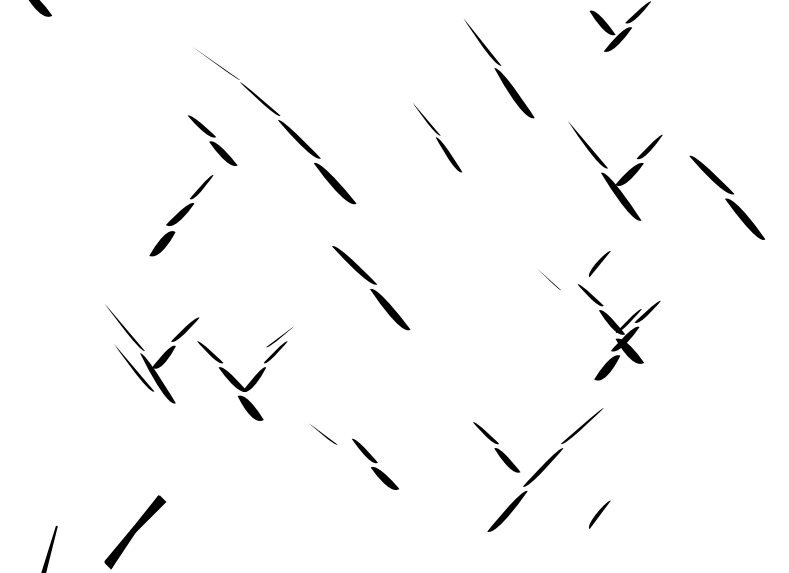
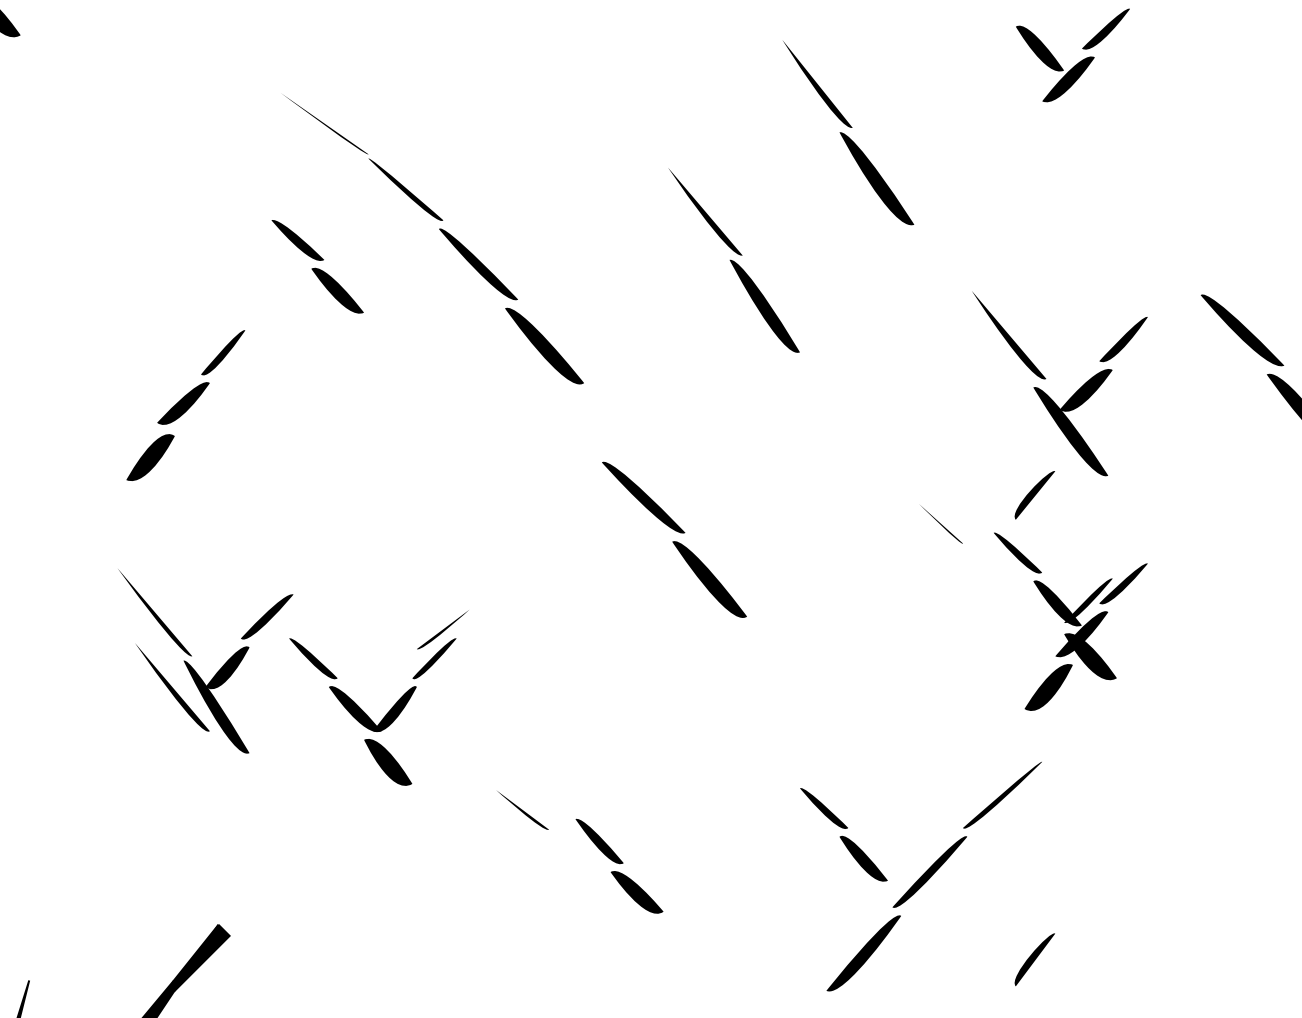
part: (437, 137) -> (734, 260), size x1.43
part: (607, 168) -> (1045, 379), moved
part: (181, 215) -> (185, 405), moved
part: (371, 288) -> (674, 540), moved

